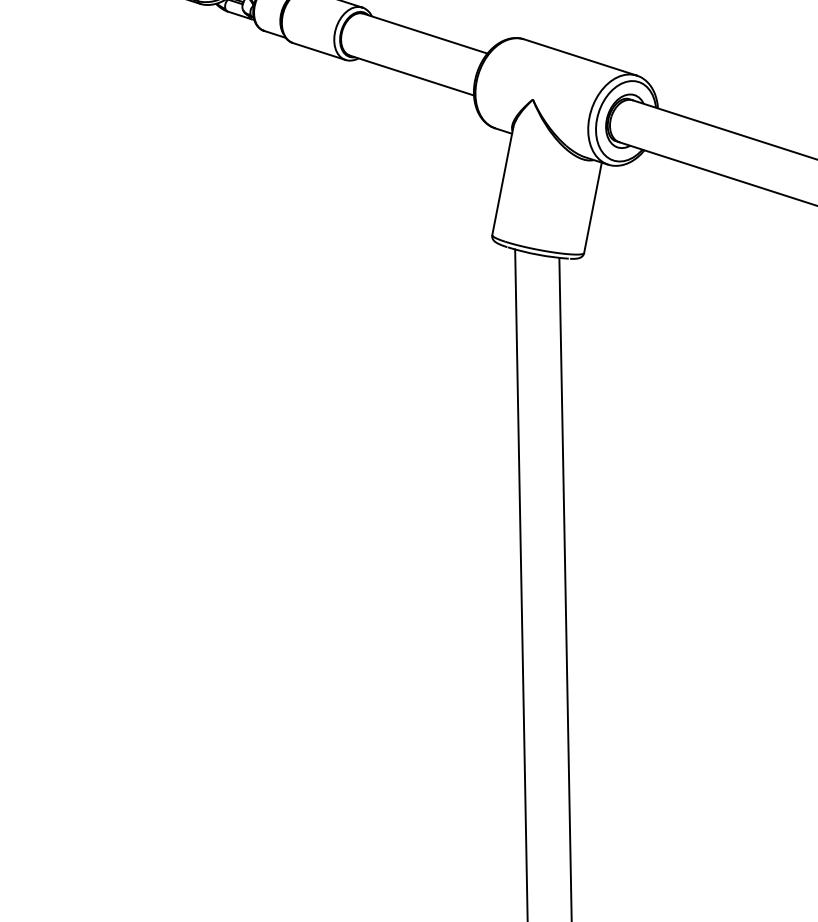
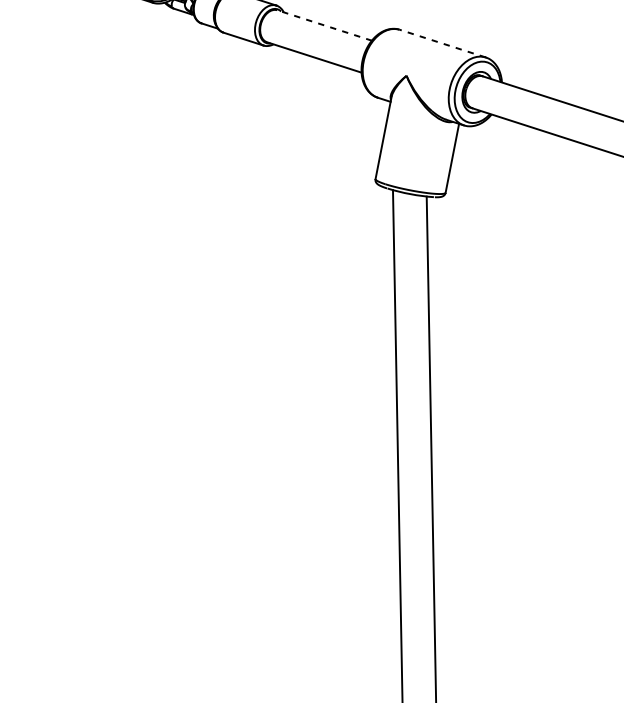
line: (425, 33) -> (324, 25), solid -> dashed
line: (579, 57) -> (442, 43), solid -> dashed

